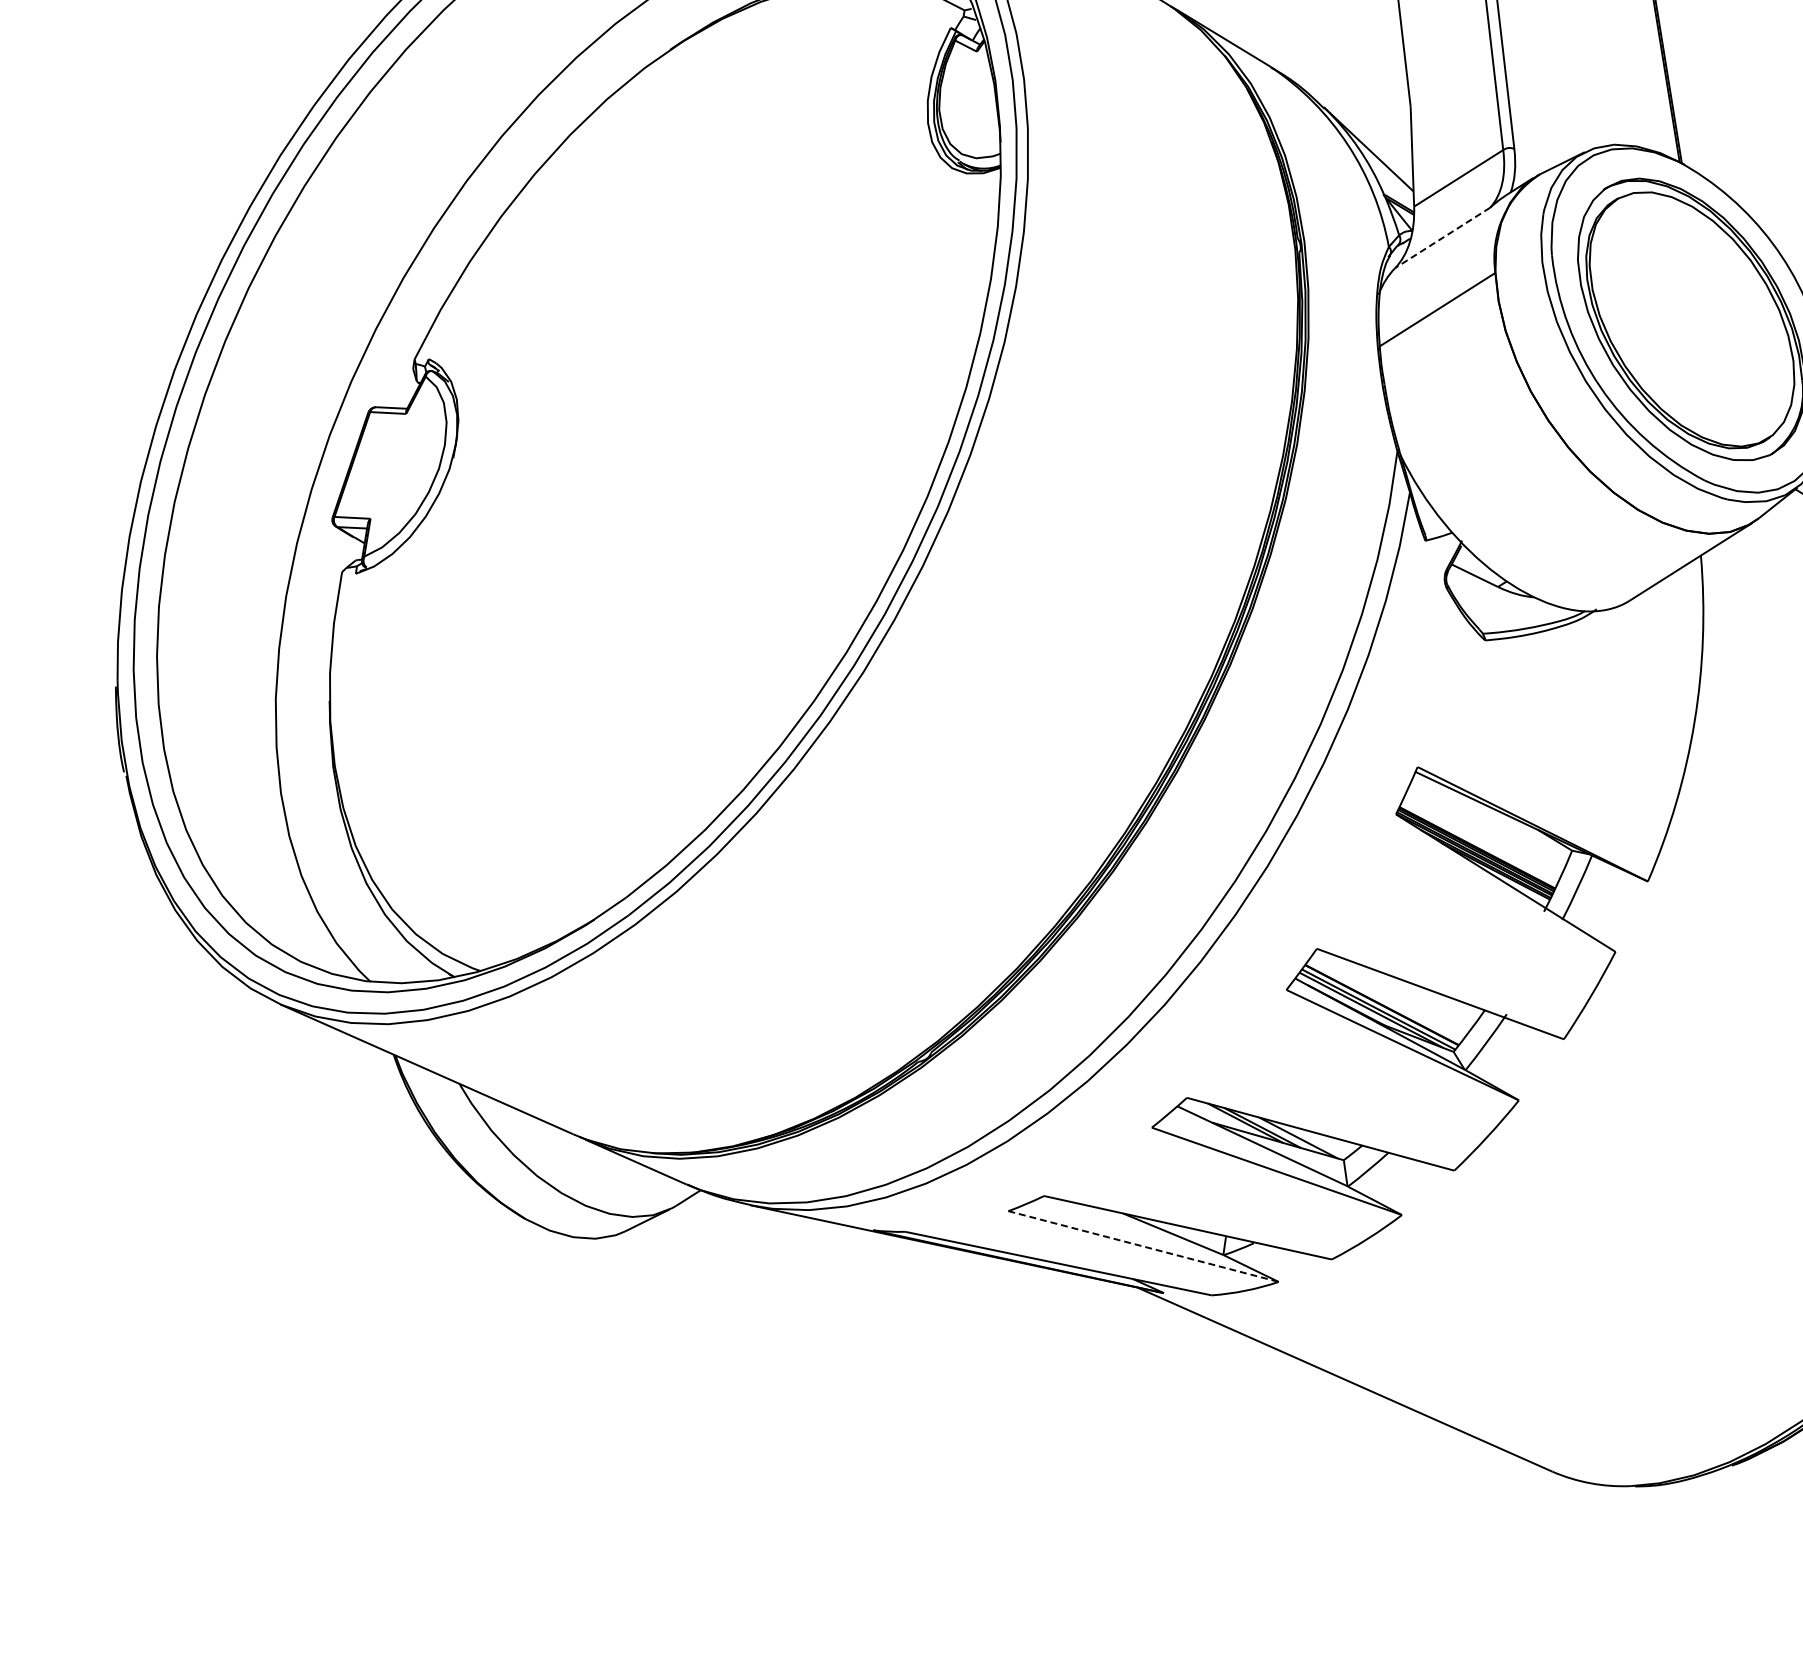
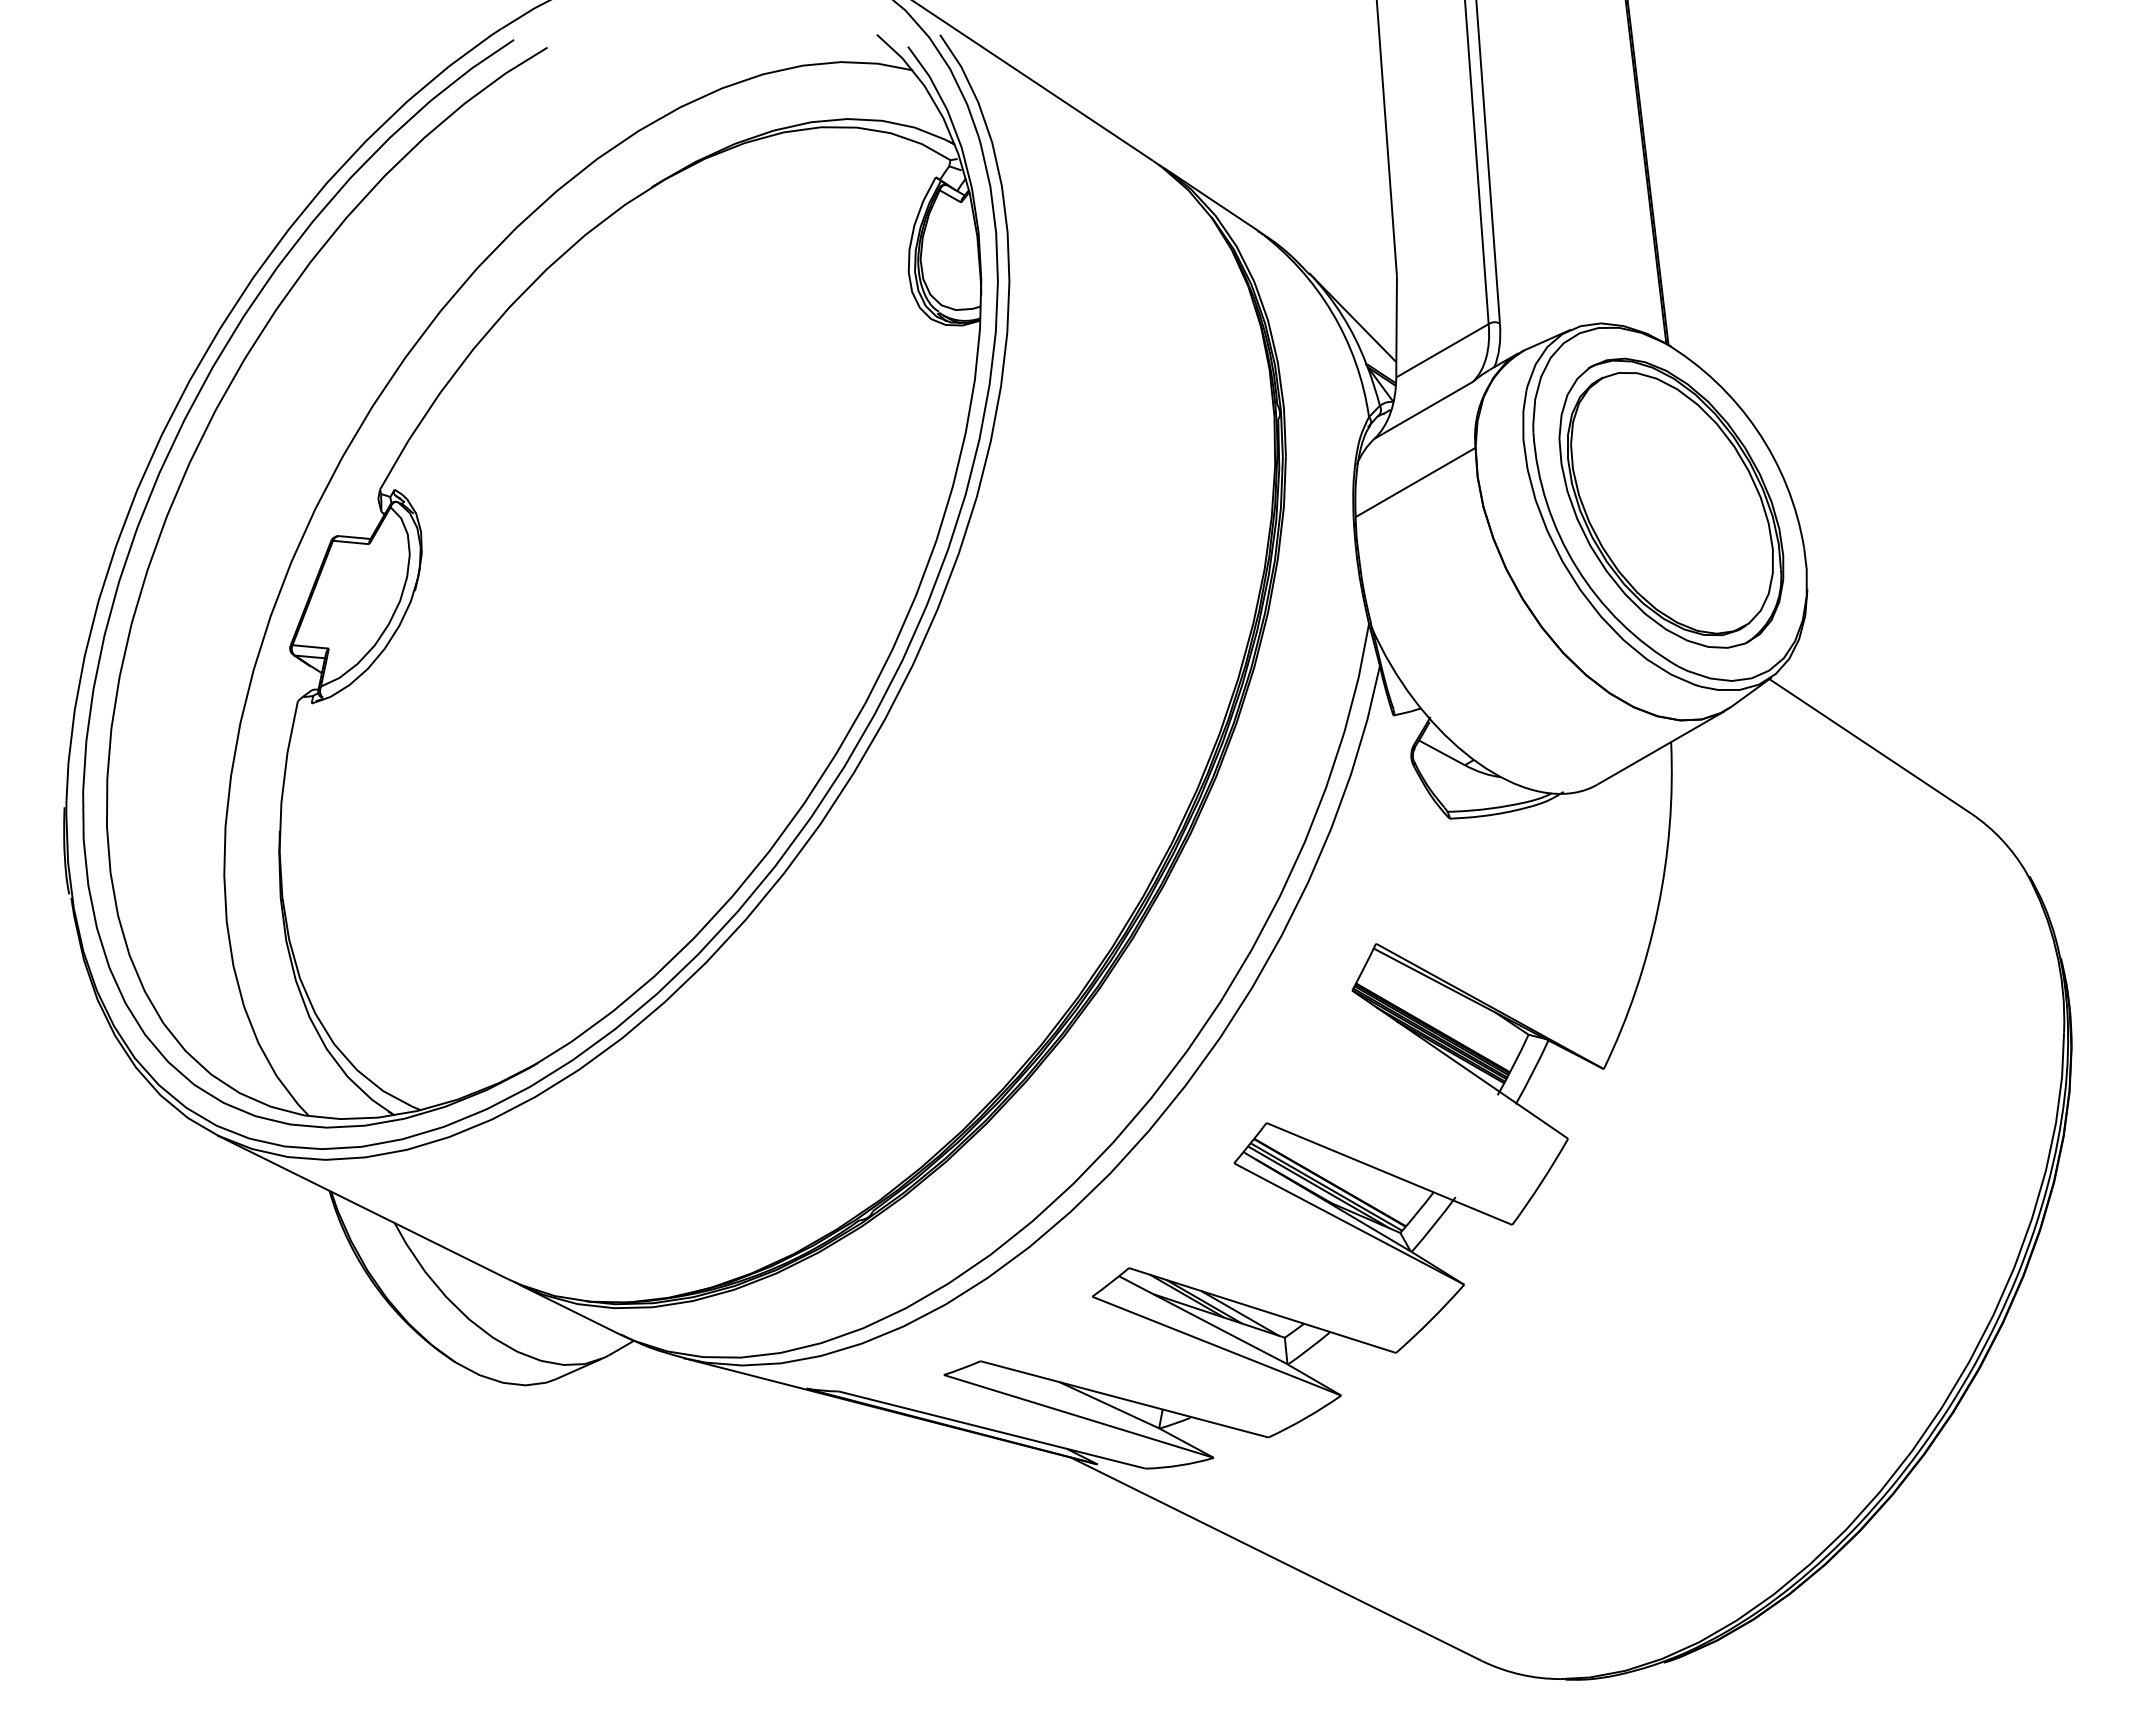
line: (1442, 238) -> (1423, 410), dashed -> solid
line: (1144, 1246) -> (1079, 1416), dashed -> solid

